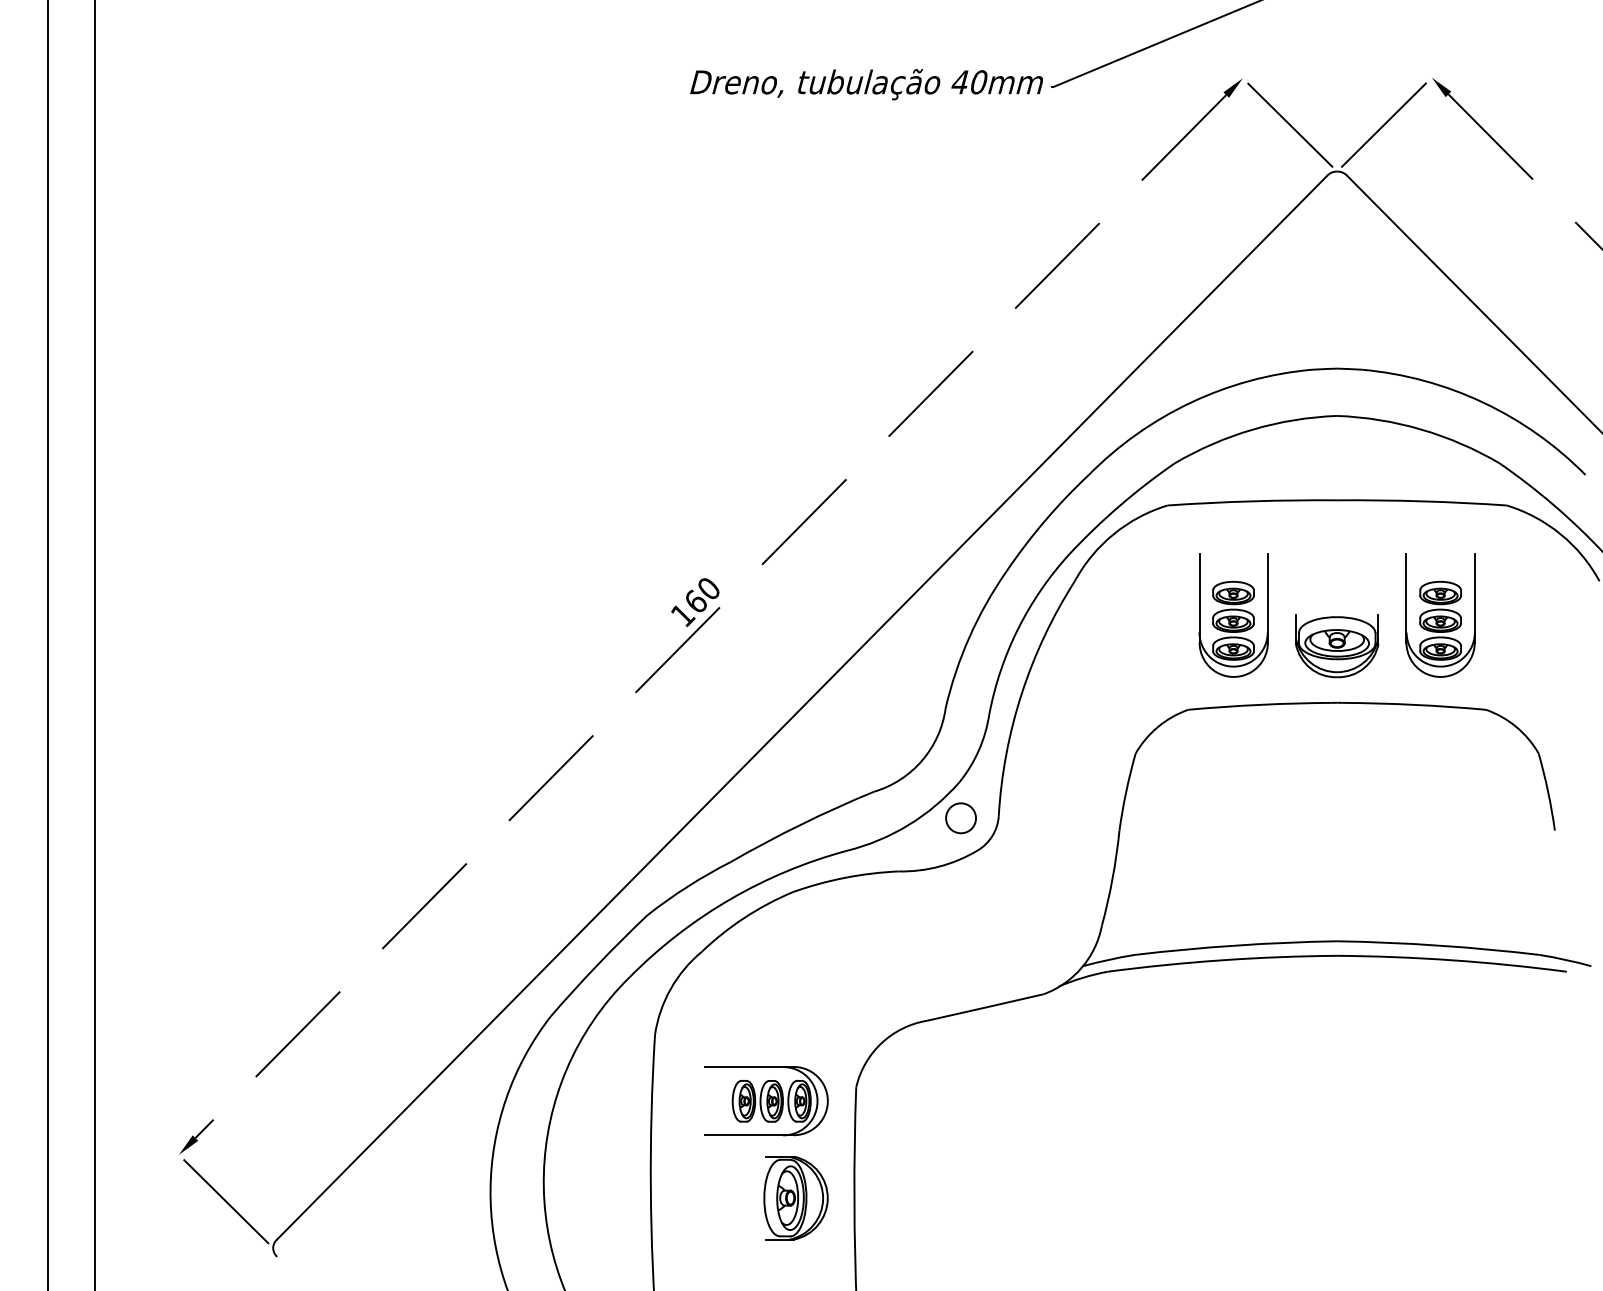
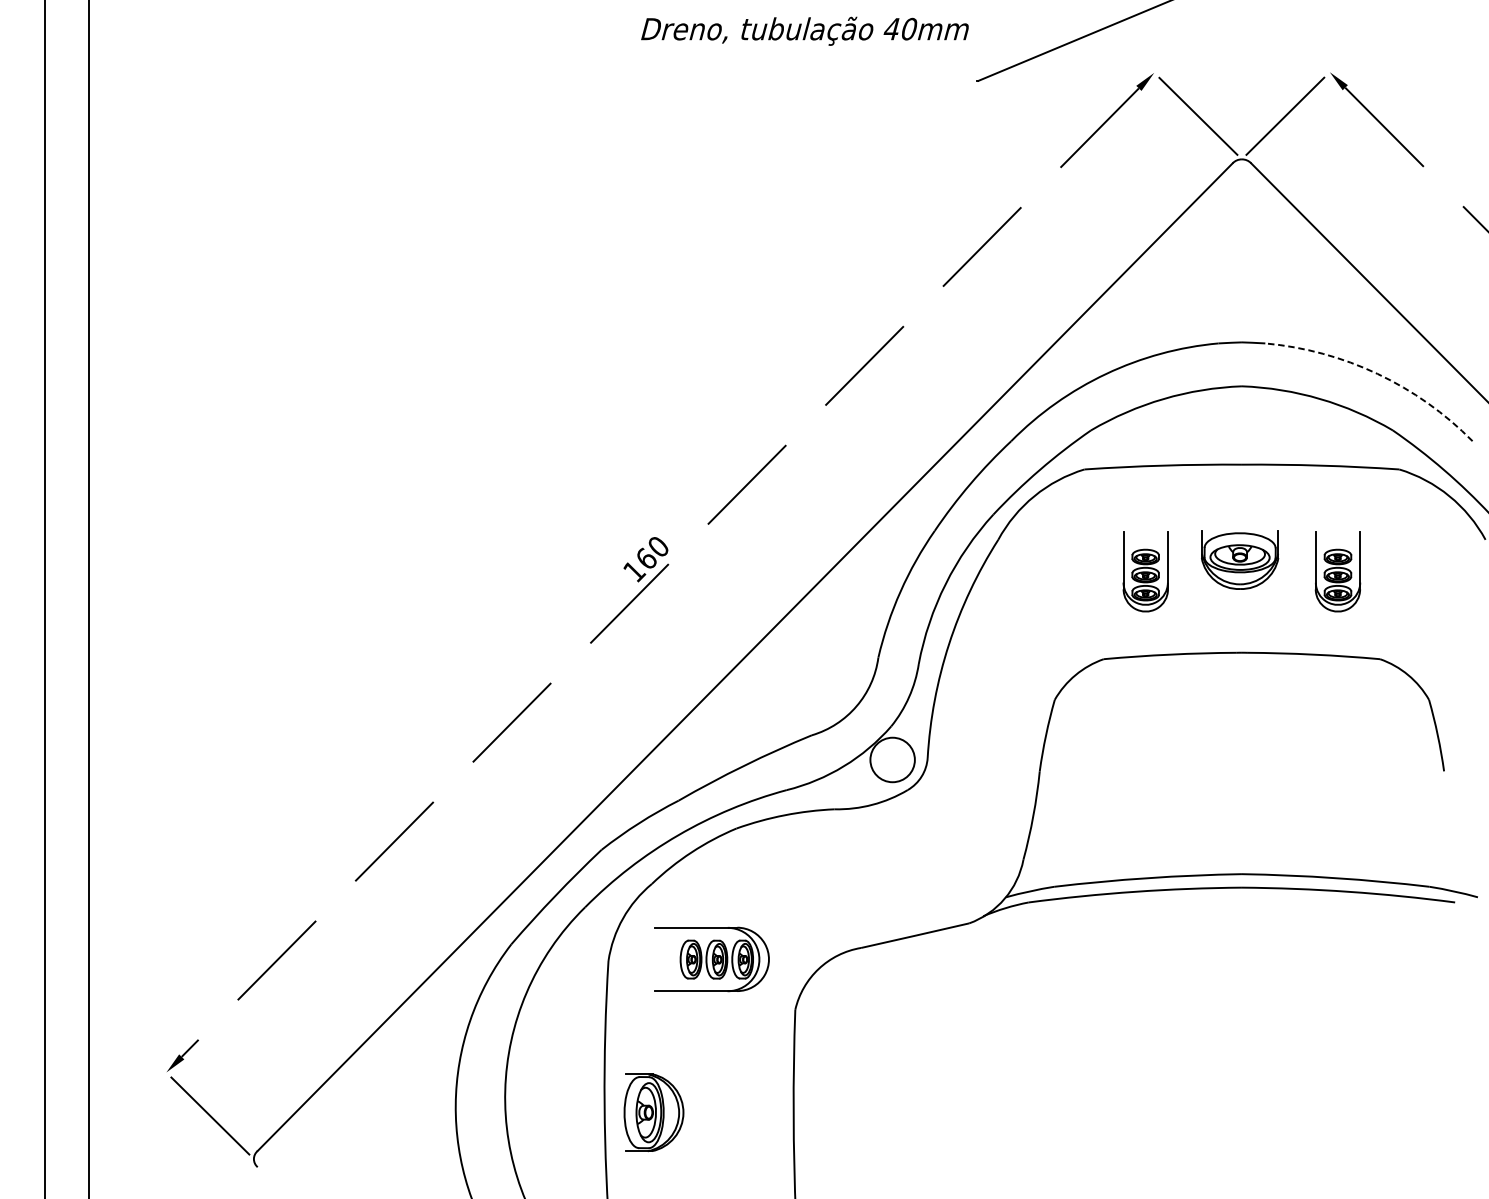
text: (866, 84) -> (804, 31), moved
arc: (1483, 402) -> (1377, 373), solid -> dashed
part: (1233, 615) -> (1145, 571), size x0.7
part: (1440, 615) -> (1337, 571), size x0.7
part: (1337, 646) -> (1240, 560), moved
circle: (961, 818) -> (893, 760), size x1.6
part: (766, 1101) -> (711, 959), moved
part: (795, 1198) -> (653, 1113), moved

